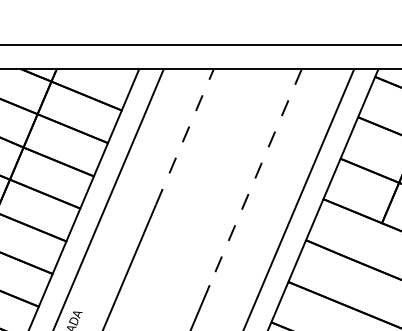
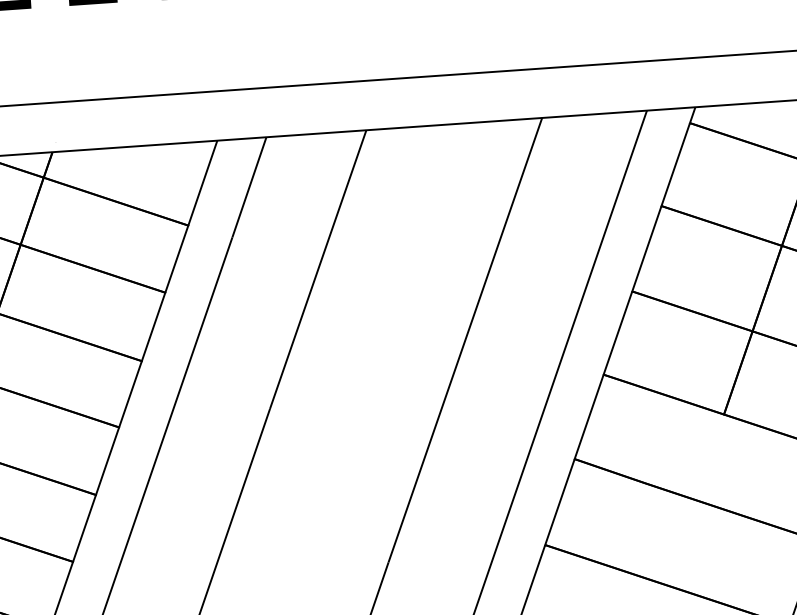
line: (184, 136) -> (317, 268), dashed -> solid
line: (255, 177) -> (464, 340), dashed -> solid

